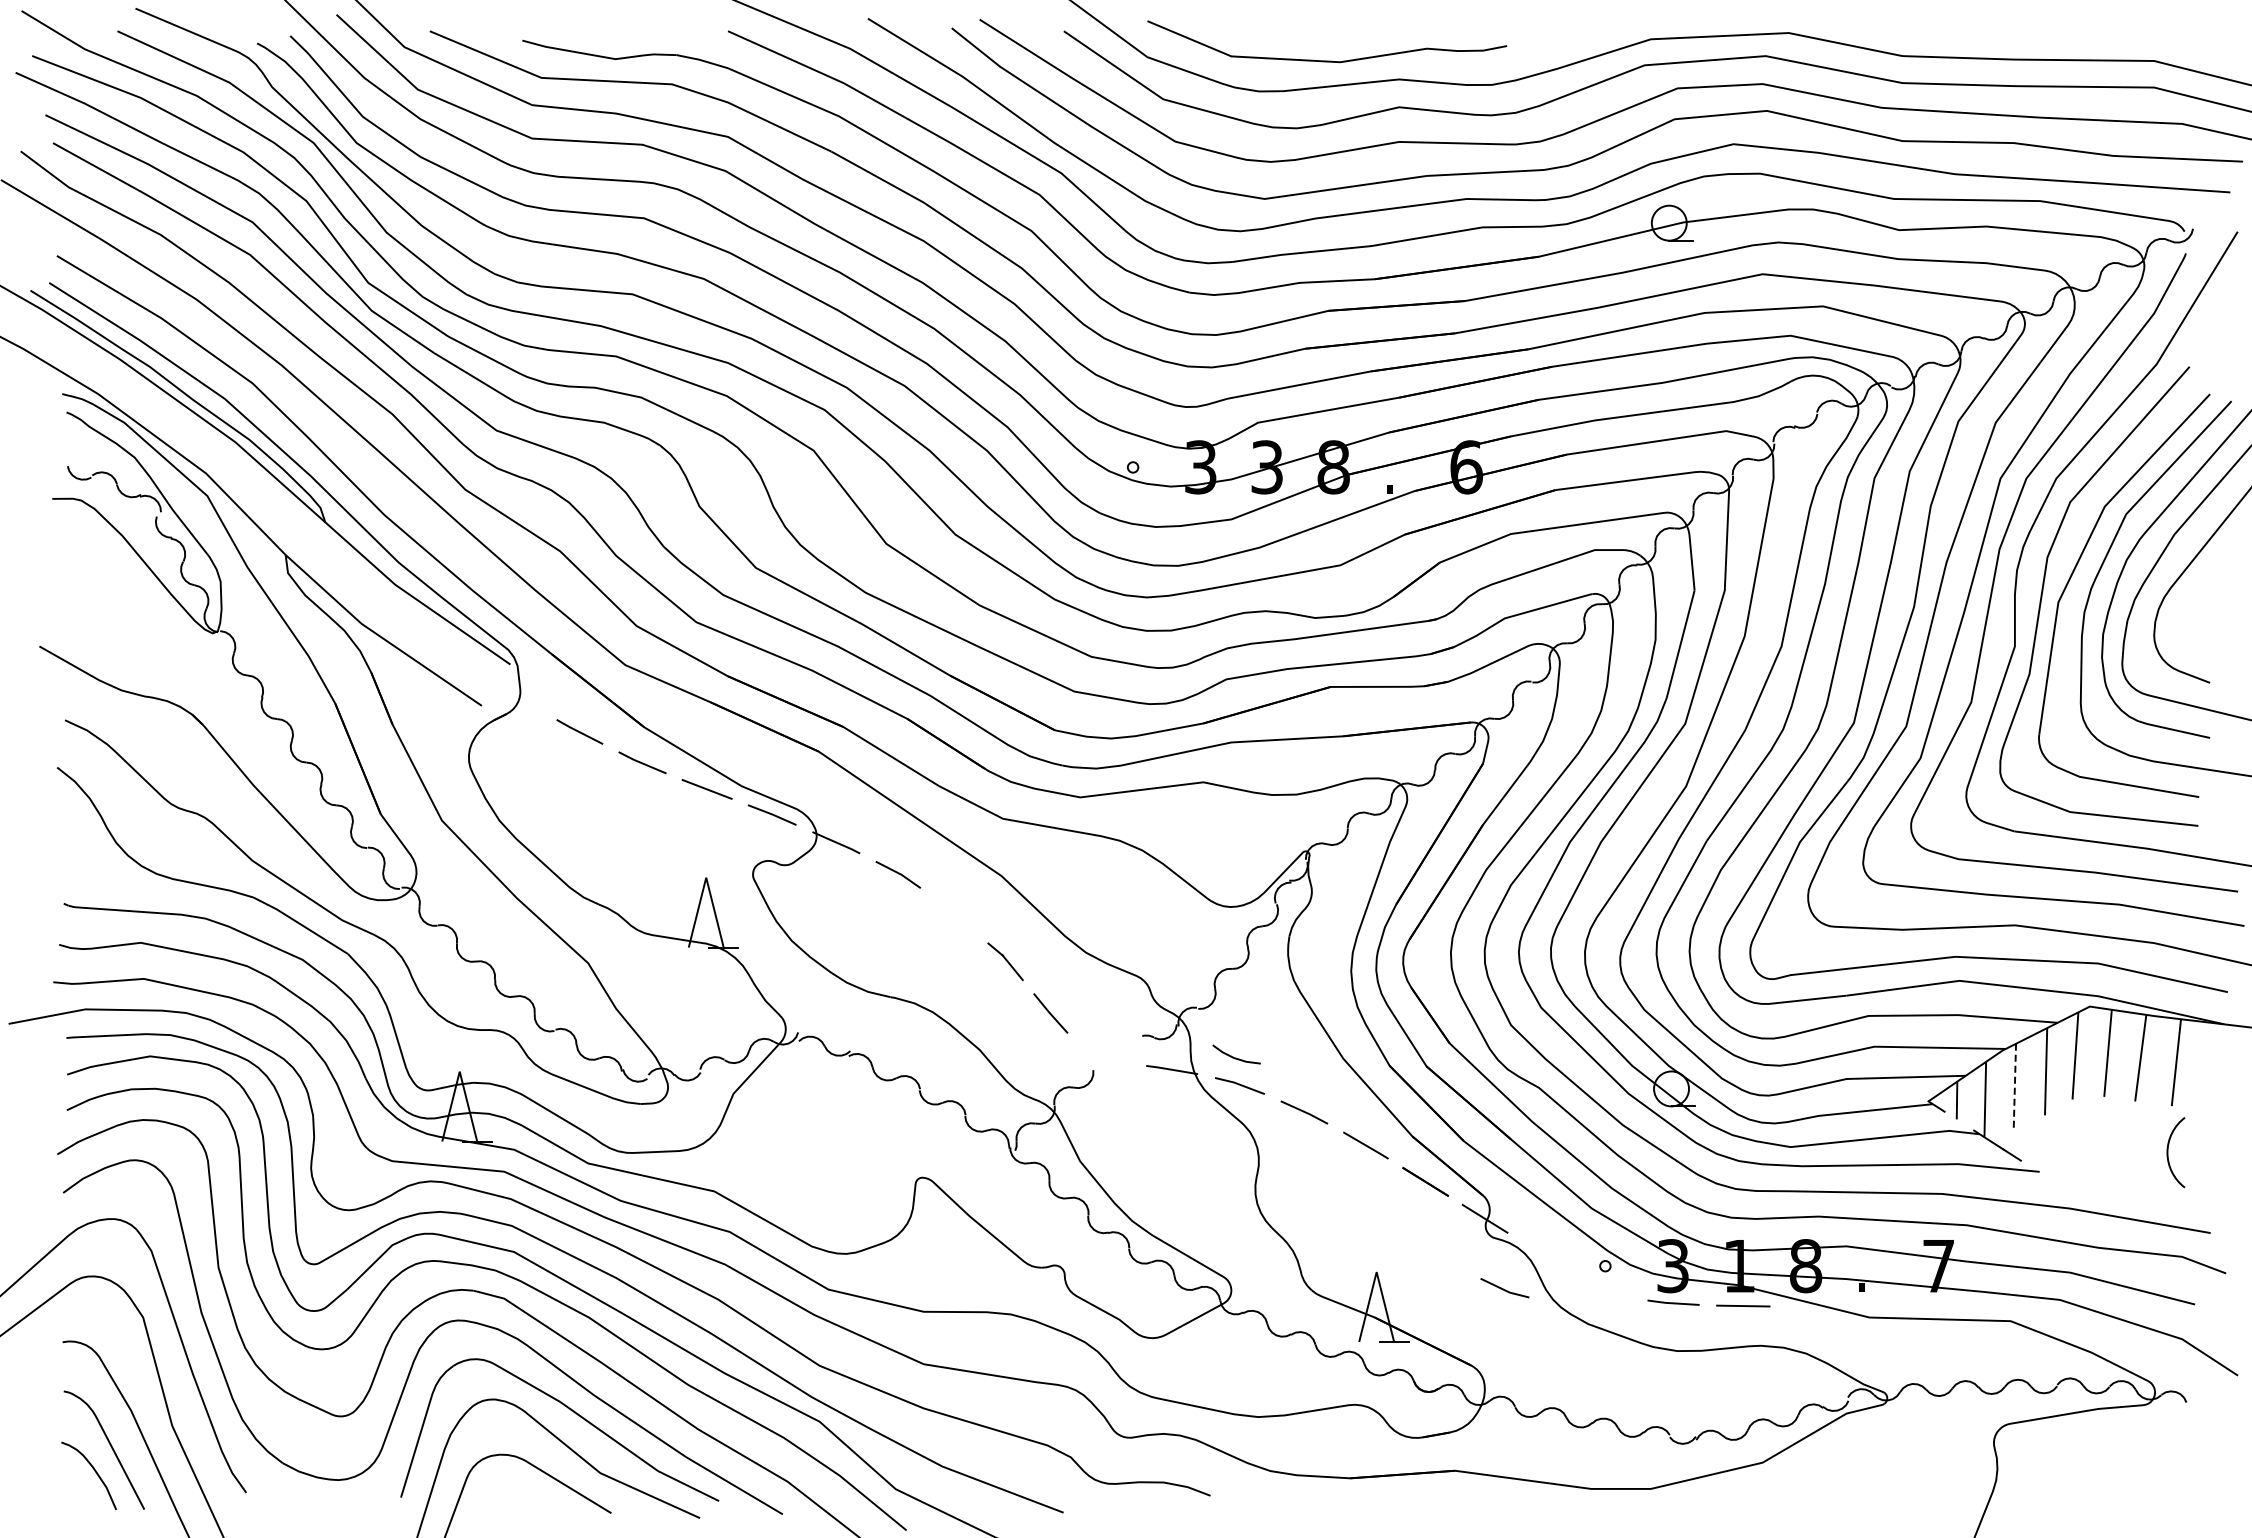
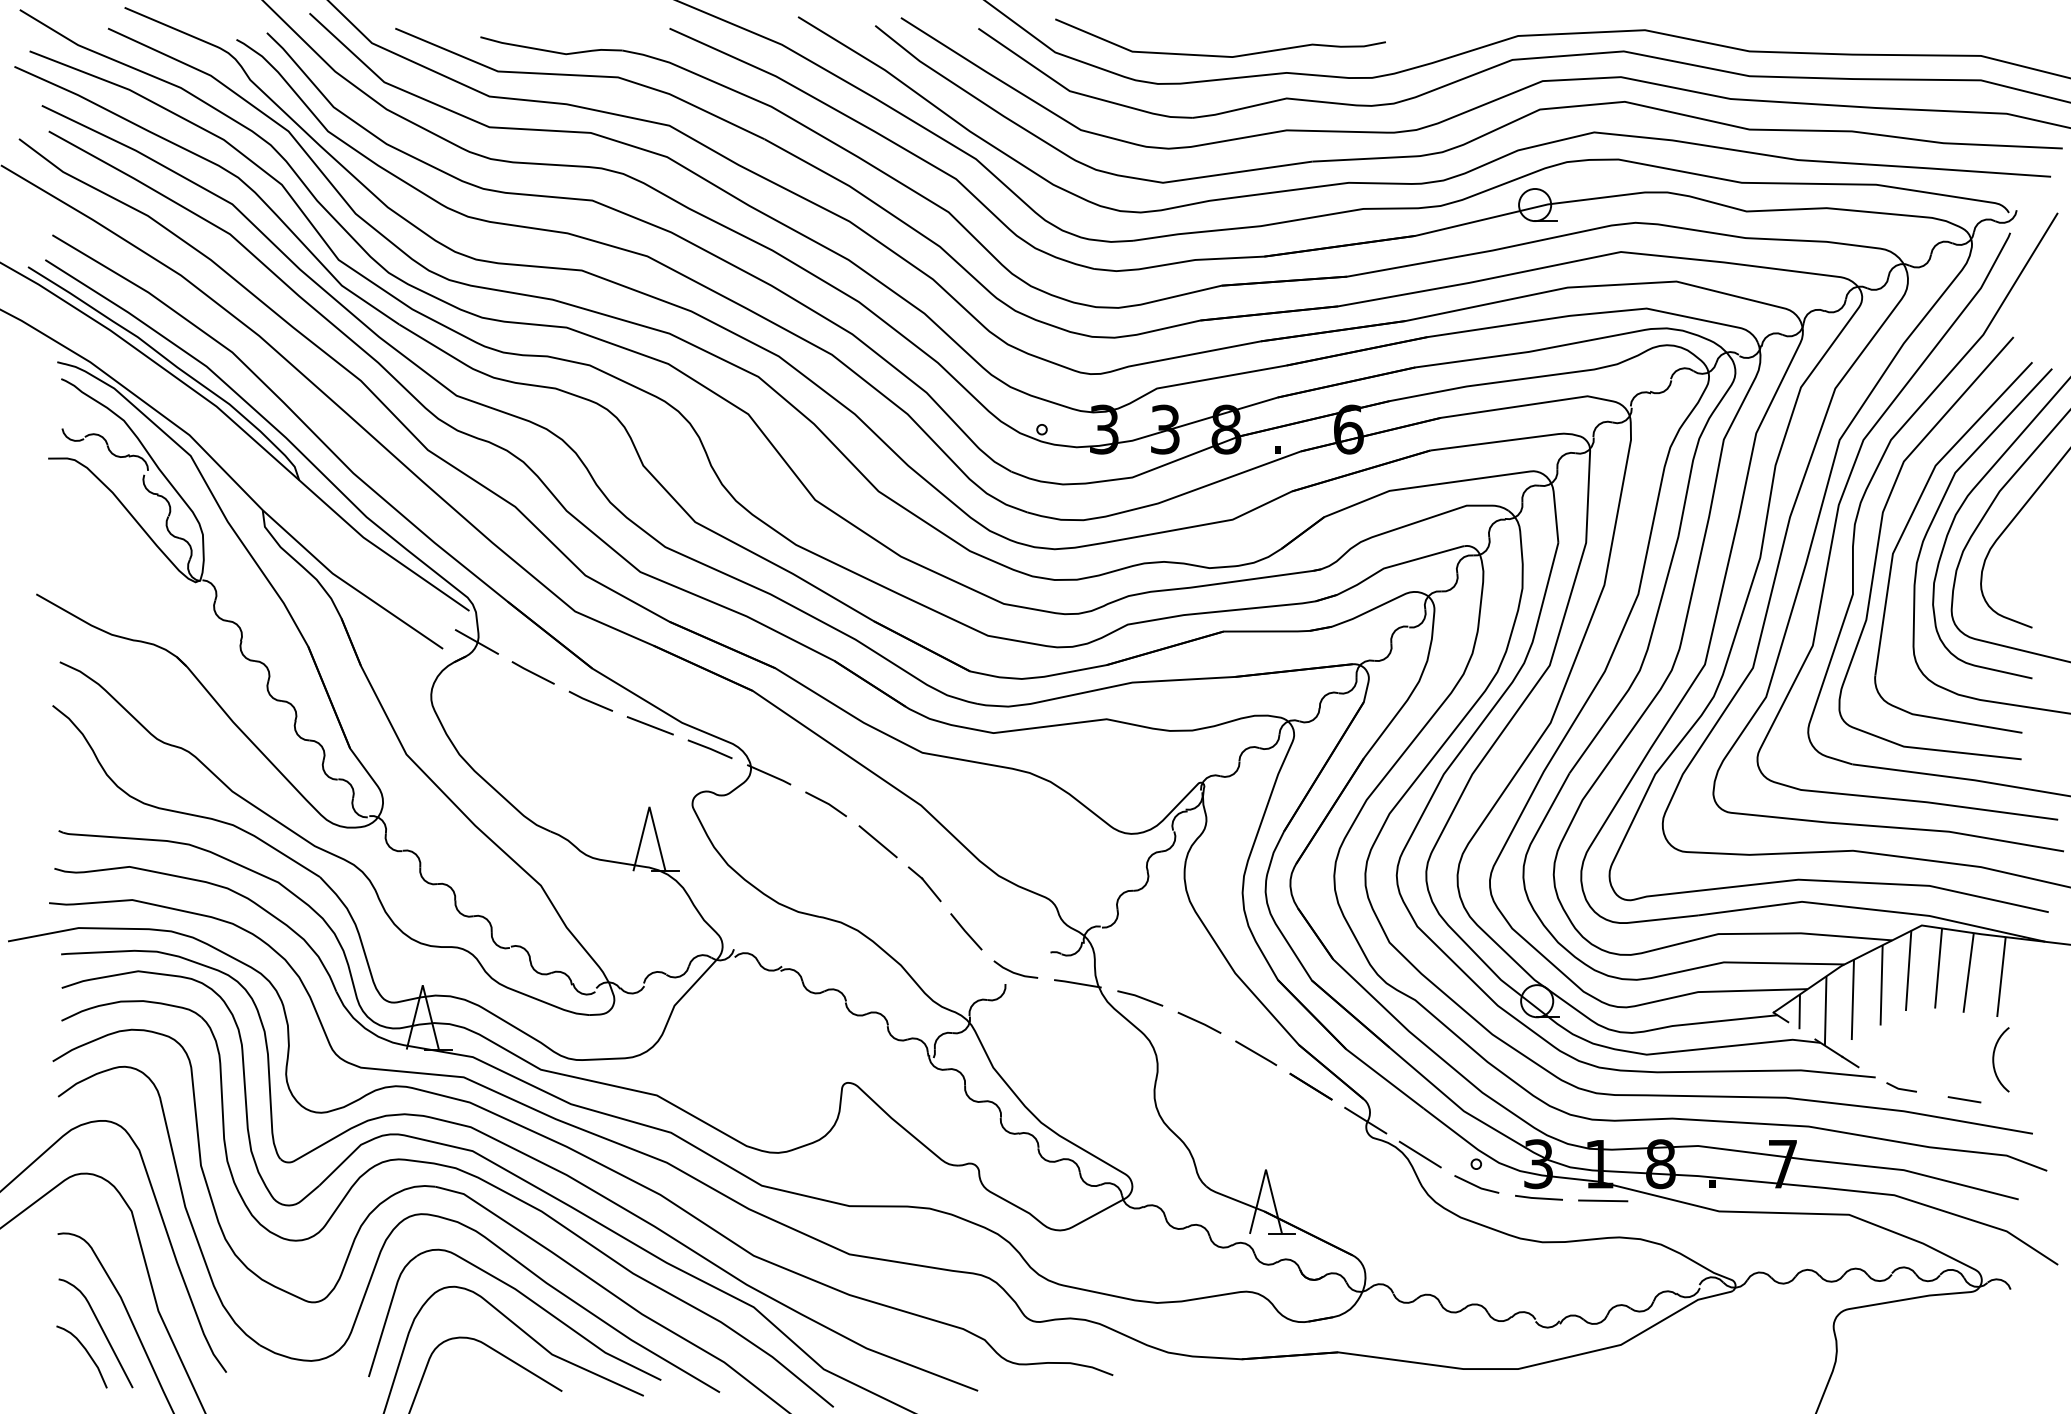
line: (518, 698) -> (476, 642), added
line: (954, 915) -> (877, 841), added
line: (1236, 1057) -> (1015, 972), moved
line: (2014, 1087) -> (1852, 999), dashed -> solid
line: (2067, 1183) -> (1901, 1088), added
line: (2136, 1195) -> (1964, 1099), added
line: (1544, 1255) -> (1420, 1154), added
line: (1503, 1288) -> (1475, 1184), moved

